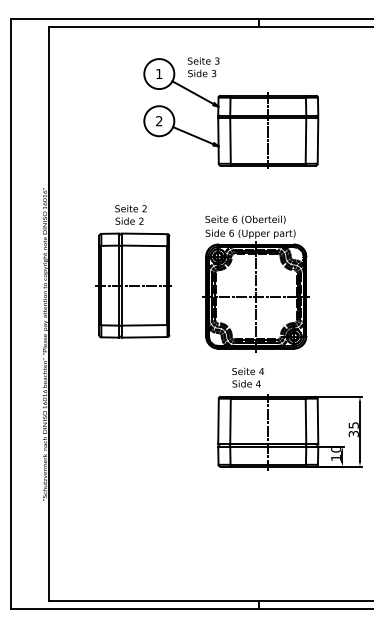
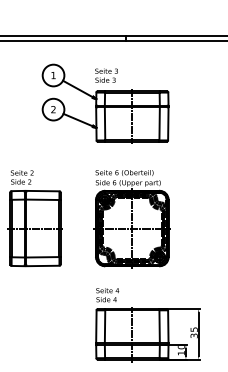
text: (203, 67) -> (106, 75), moved
text: (130, 214) -> (21, 177), moved
part: (255, 283) -> (131, 219), moved
text: (247, 377) -> (107, 295), moved

